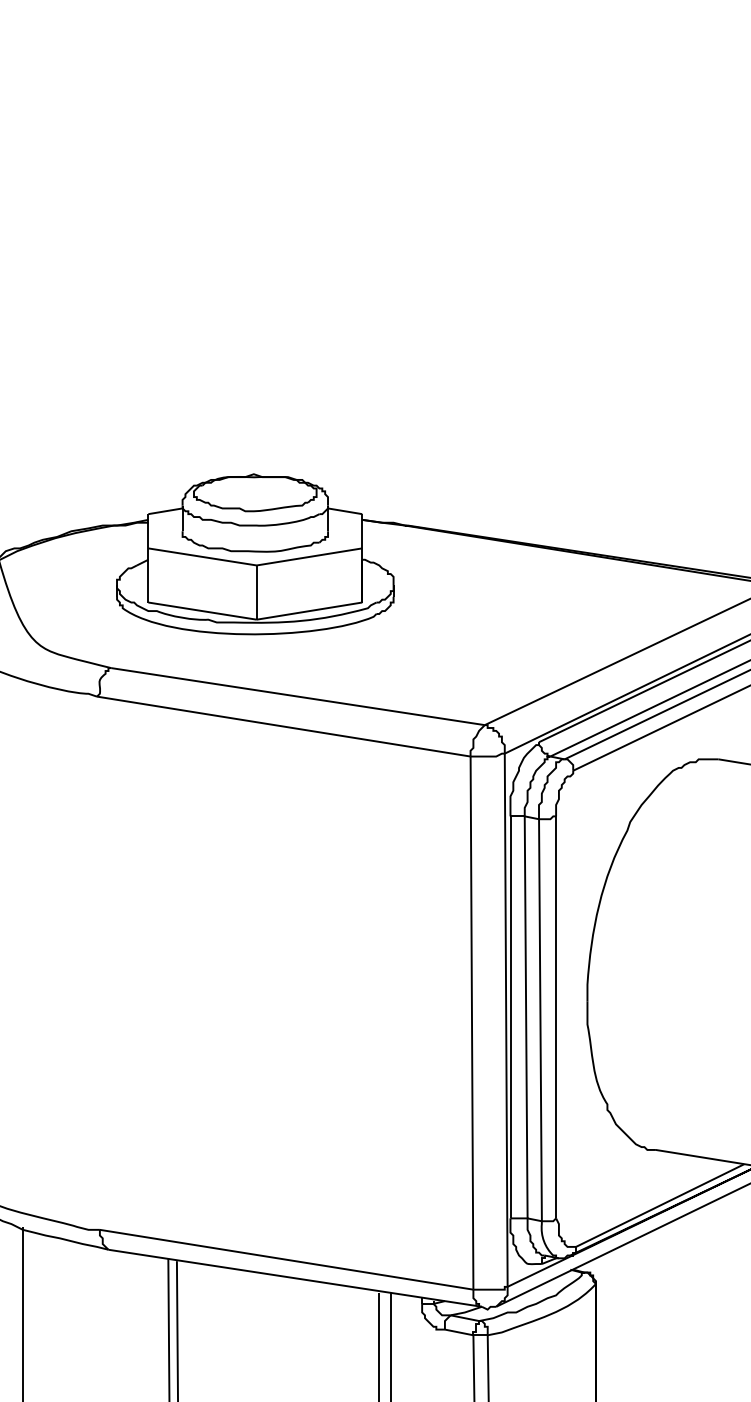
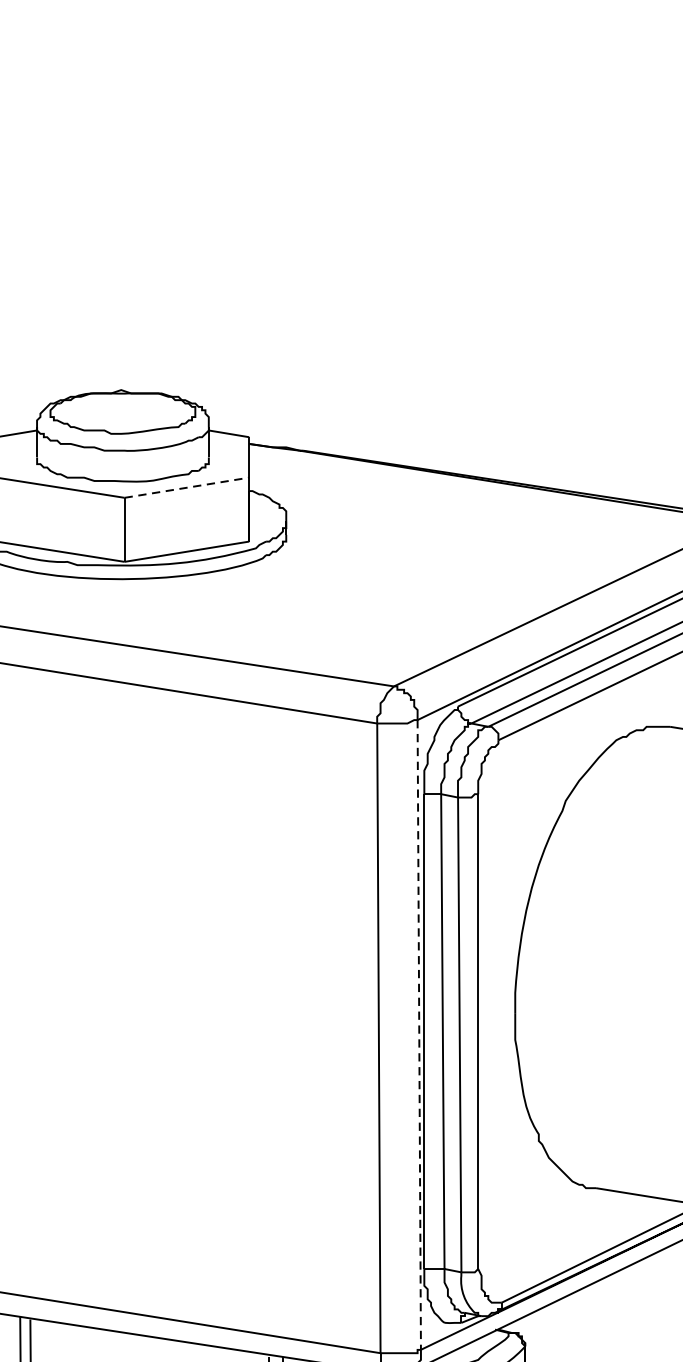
line: (309, 556) -> (186, 487), solid -> dashed
line: (506, 1020) -> (419, 1035), solid -> dashed

